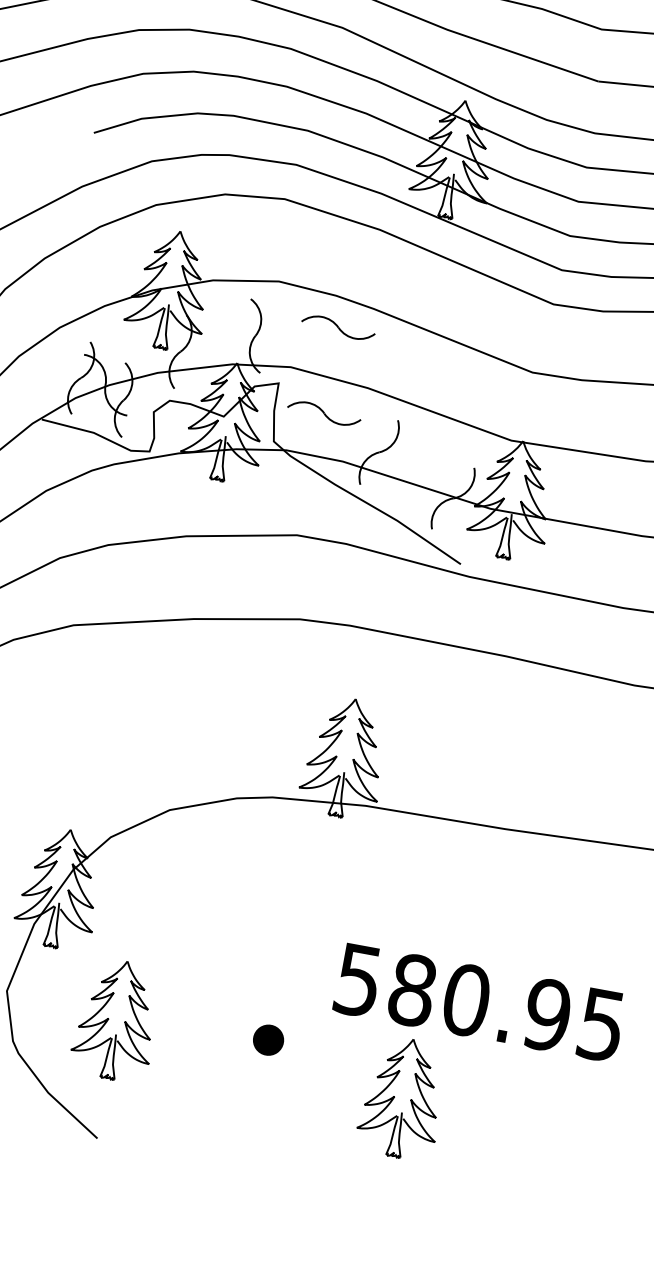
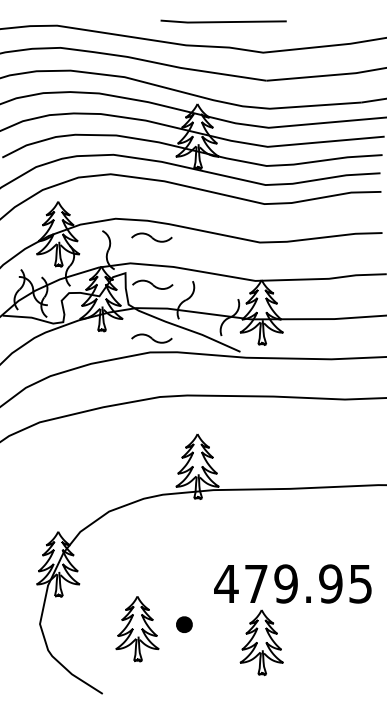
part: (304, 510) -> (151, 338), added
text: (411, 989) -> (255, 583), 580.95 -> 479.95
part: (116, 1021) -> (137, 629), moved

